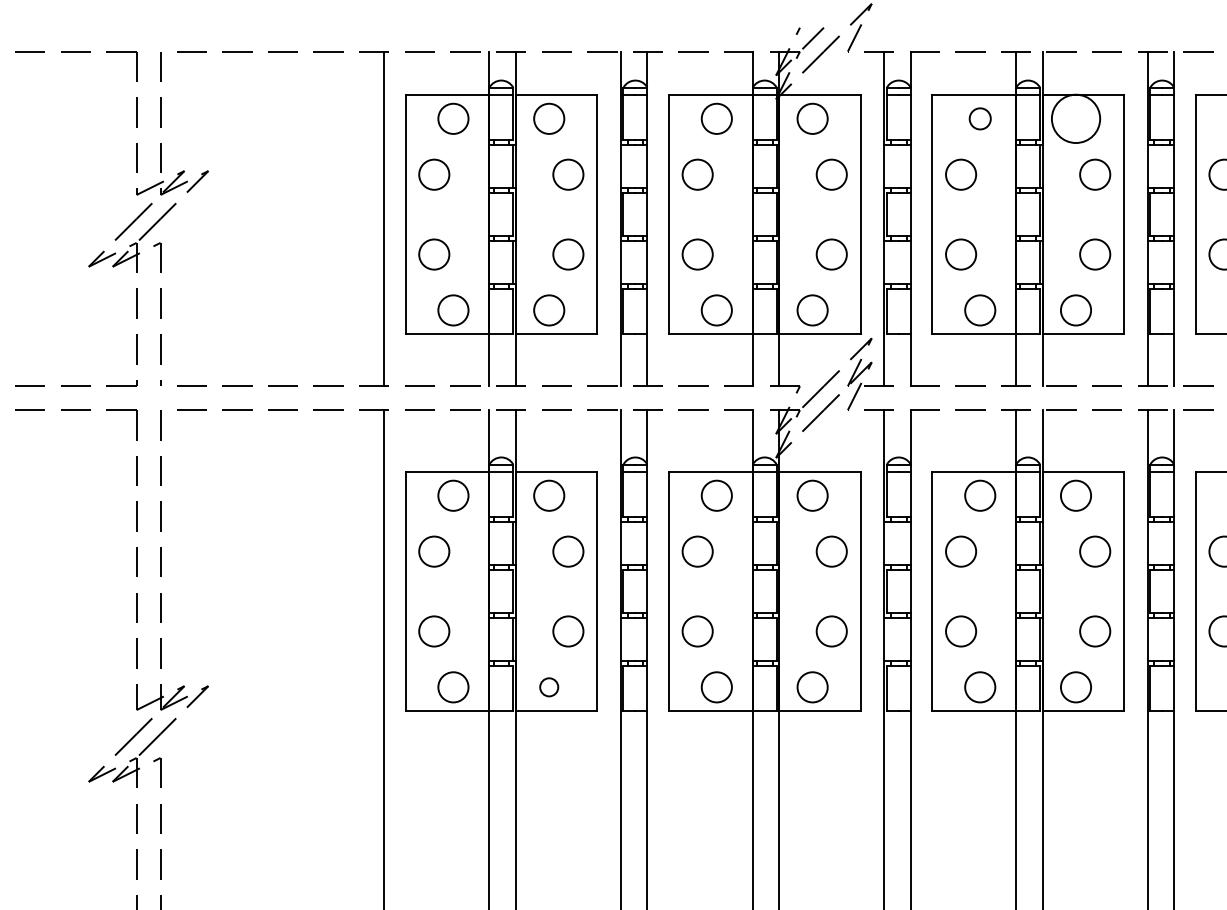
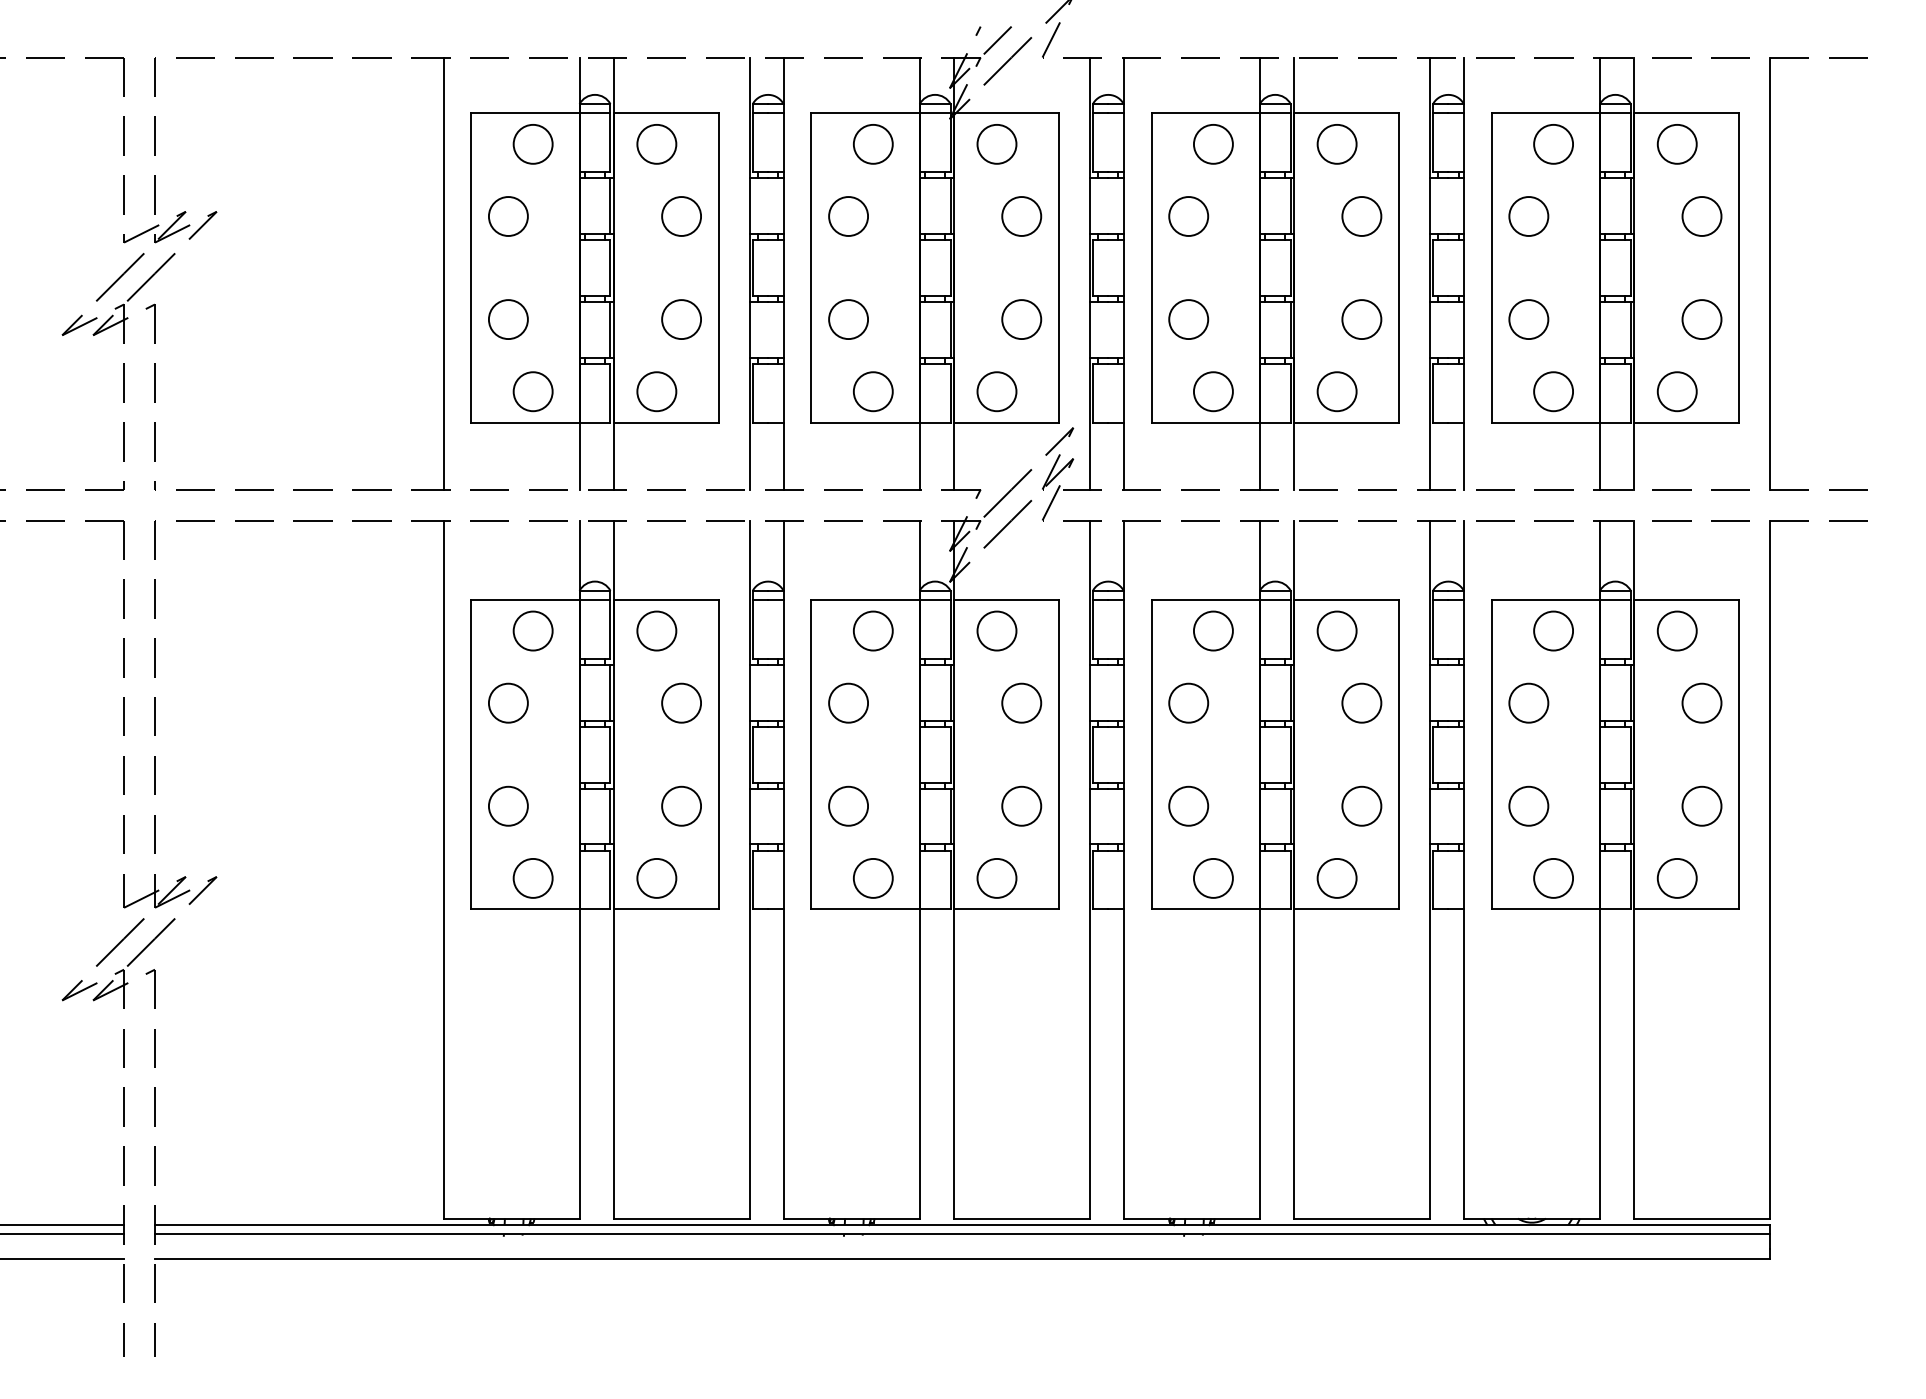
circle: (980, 118) -> (1213, 144), size x1.43
circle: (1075, 118) -> (1336, 143), size x0.62
circle: (548, 686) -> (656, 877), size x1.67

